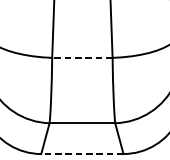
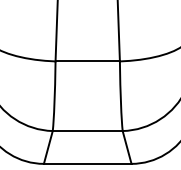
line: (82, 57) -> (87, 61), dashed -> solid
line: (82, 153) -> (87, 163), dashed -> solid

